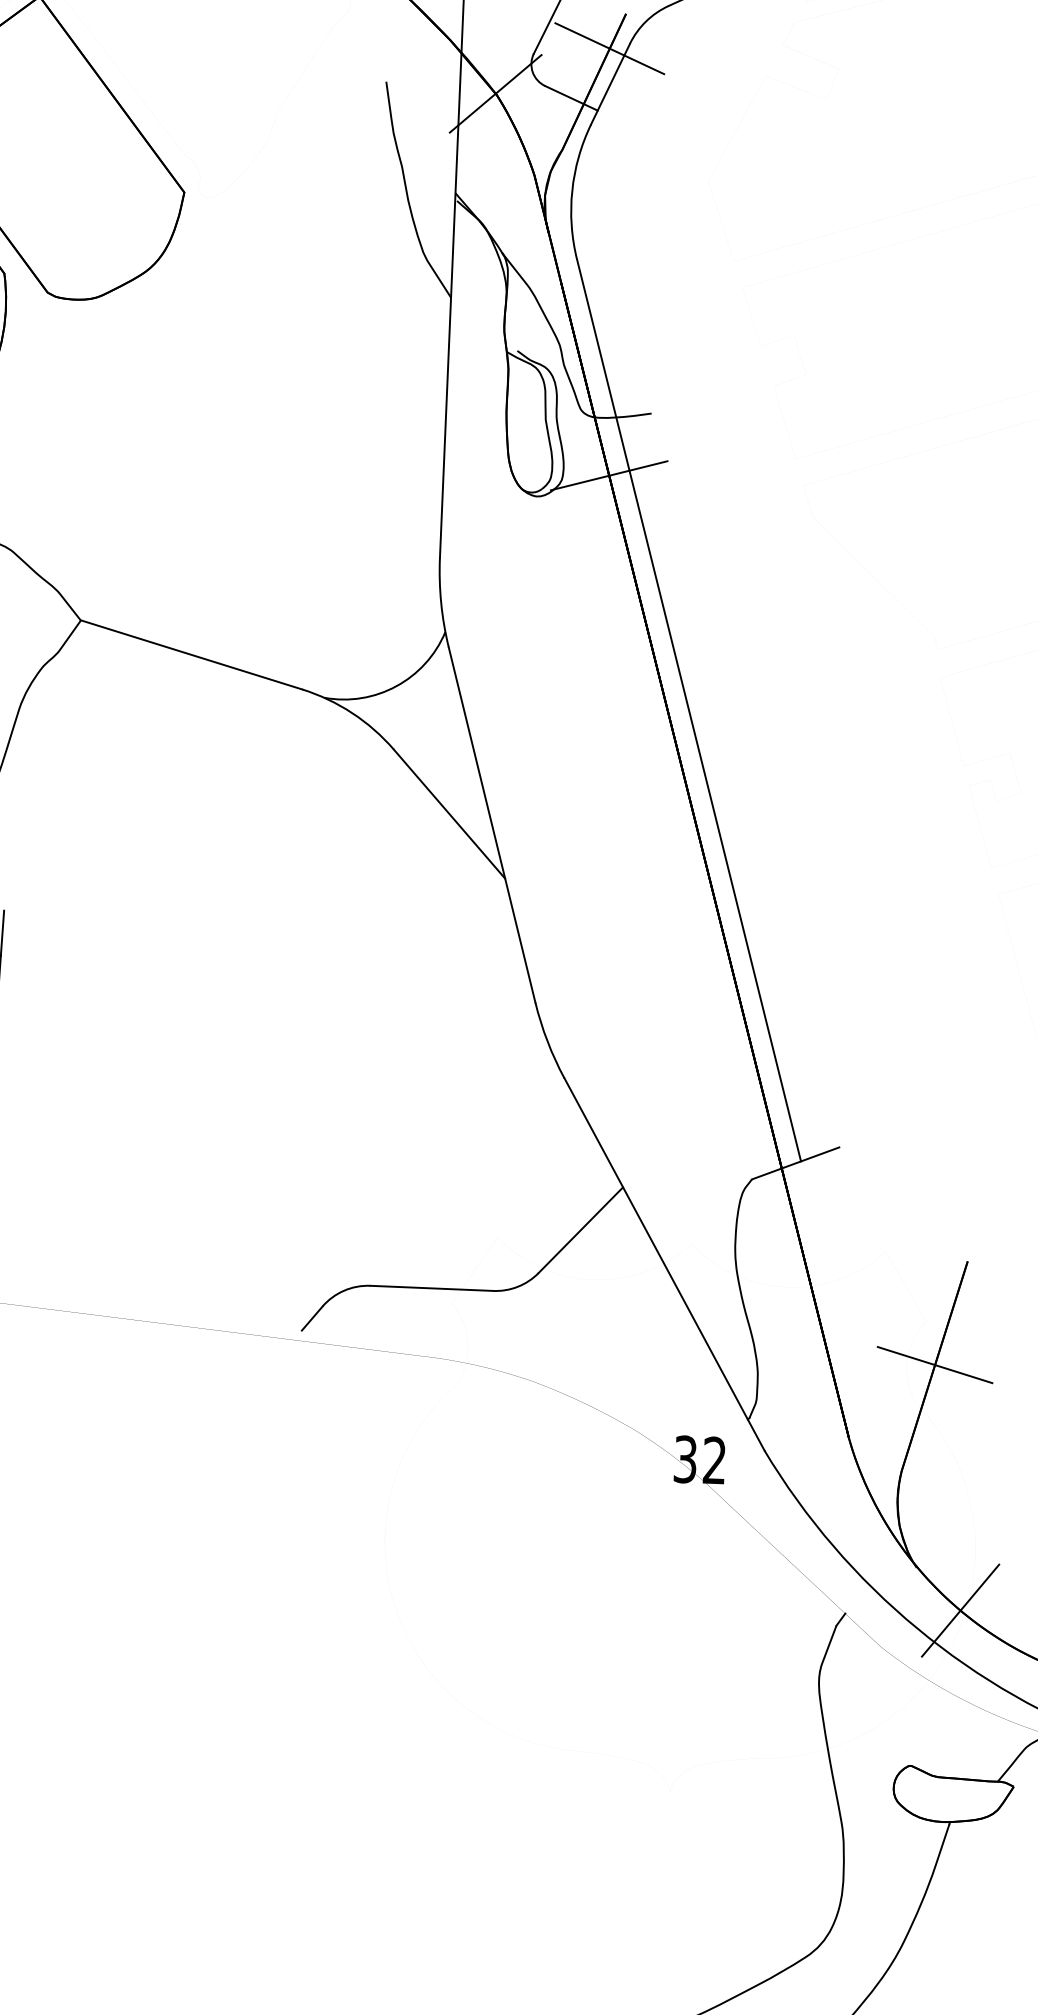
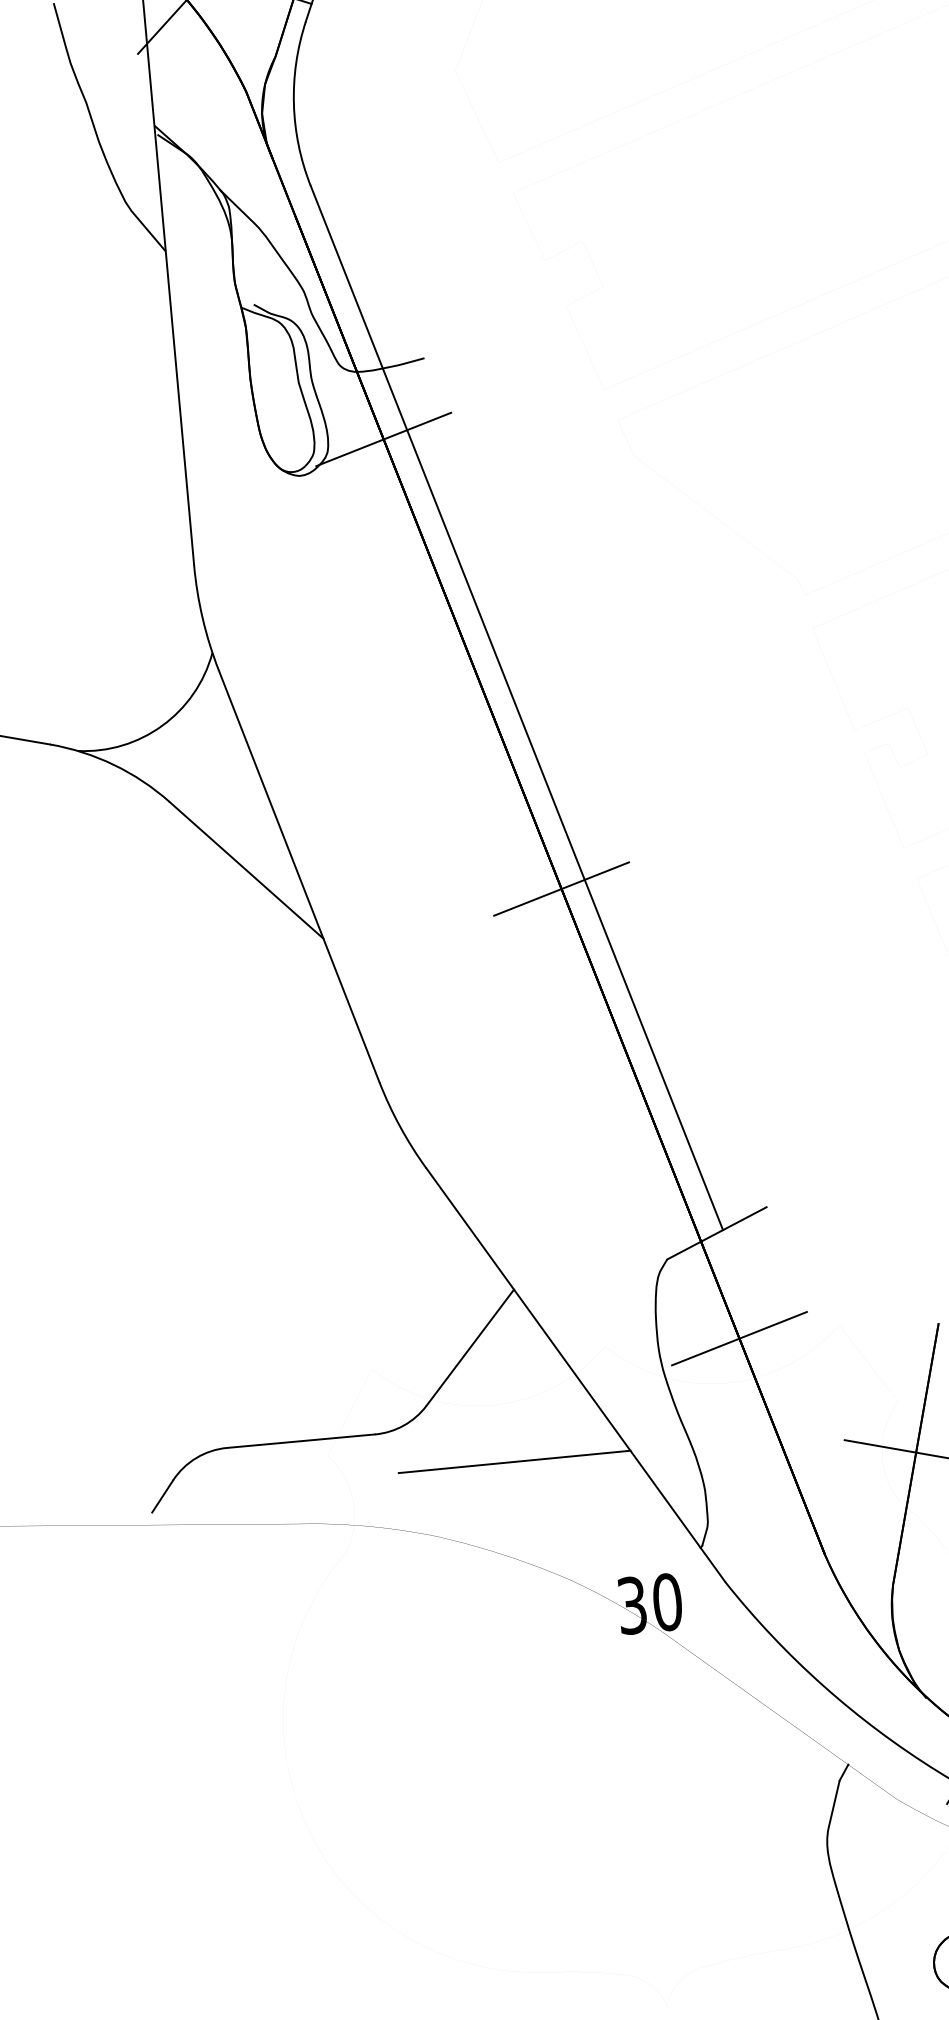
line: (705, 863) -> (560, 888), added
line: (802, 1251) -> (739, 1337), added
line: (604, 1328) -> (514, 1461), added
text: (714, 1460) -> (667, 1602), 32 -> 30

